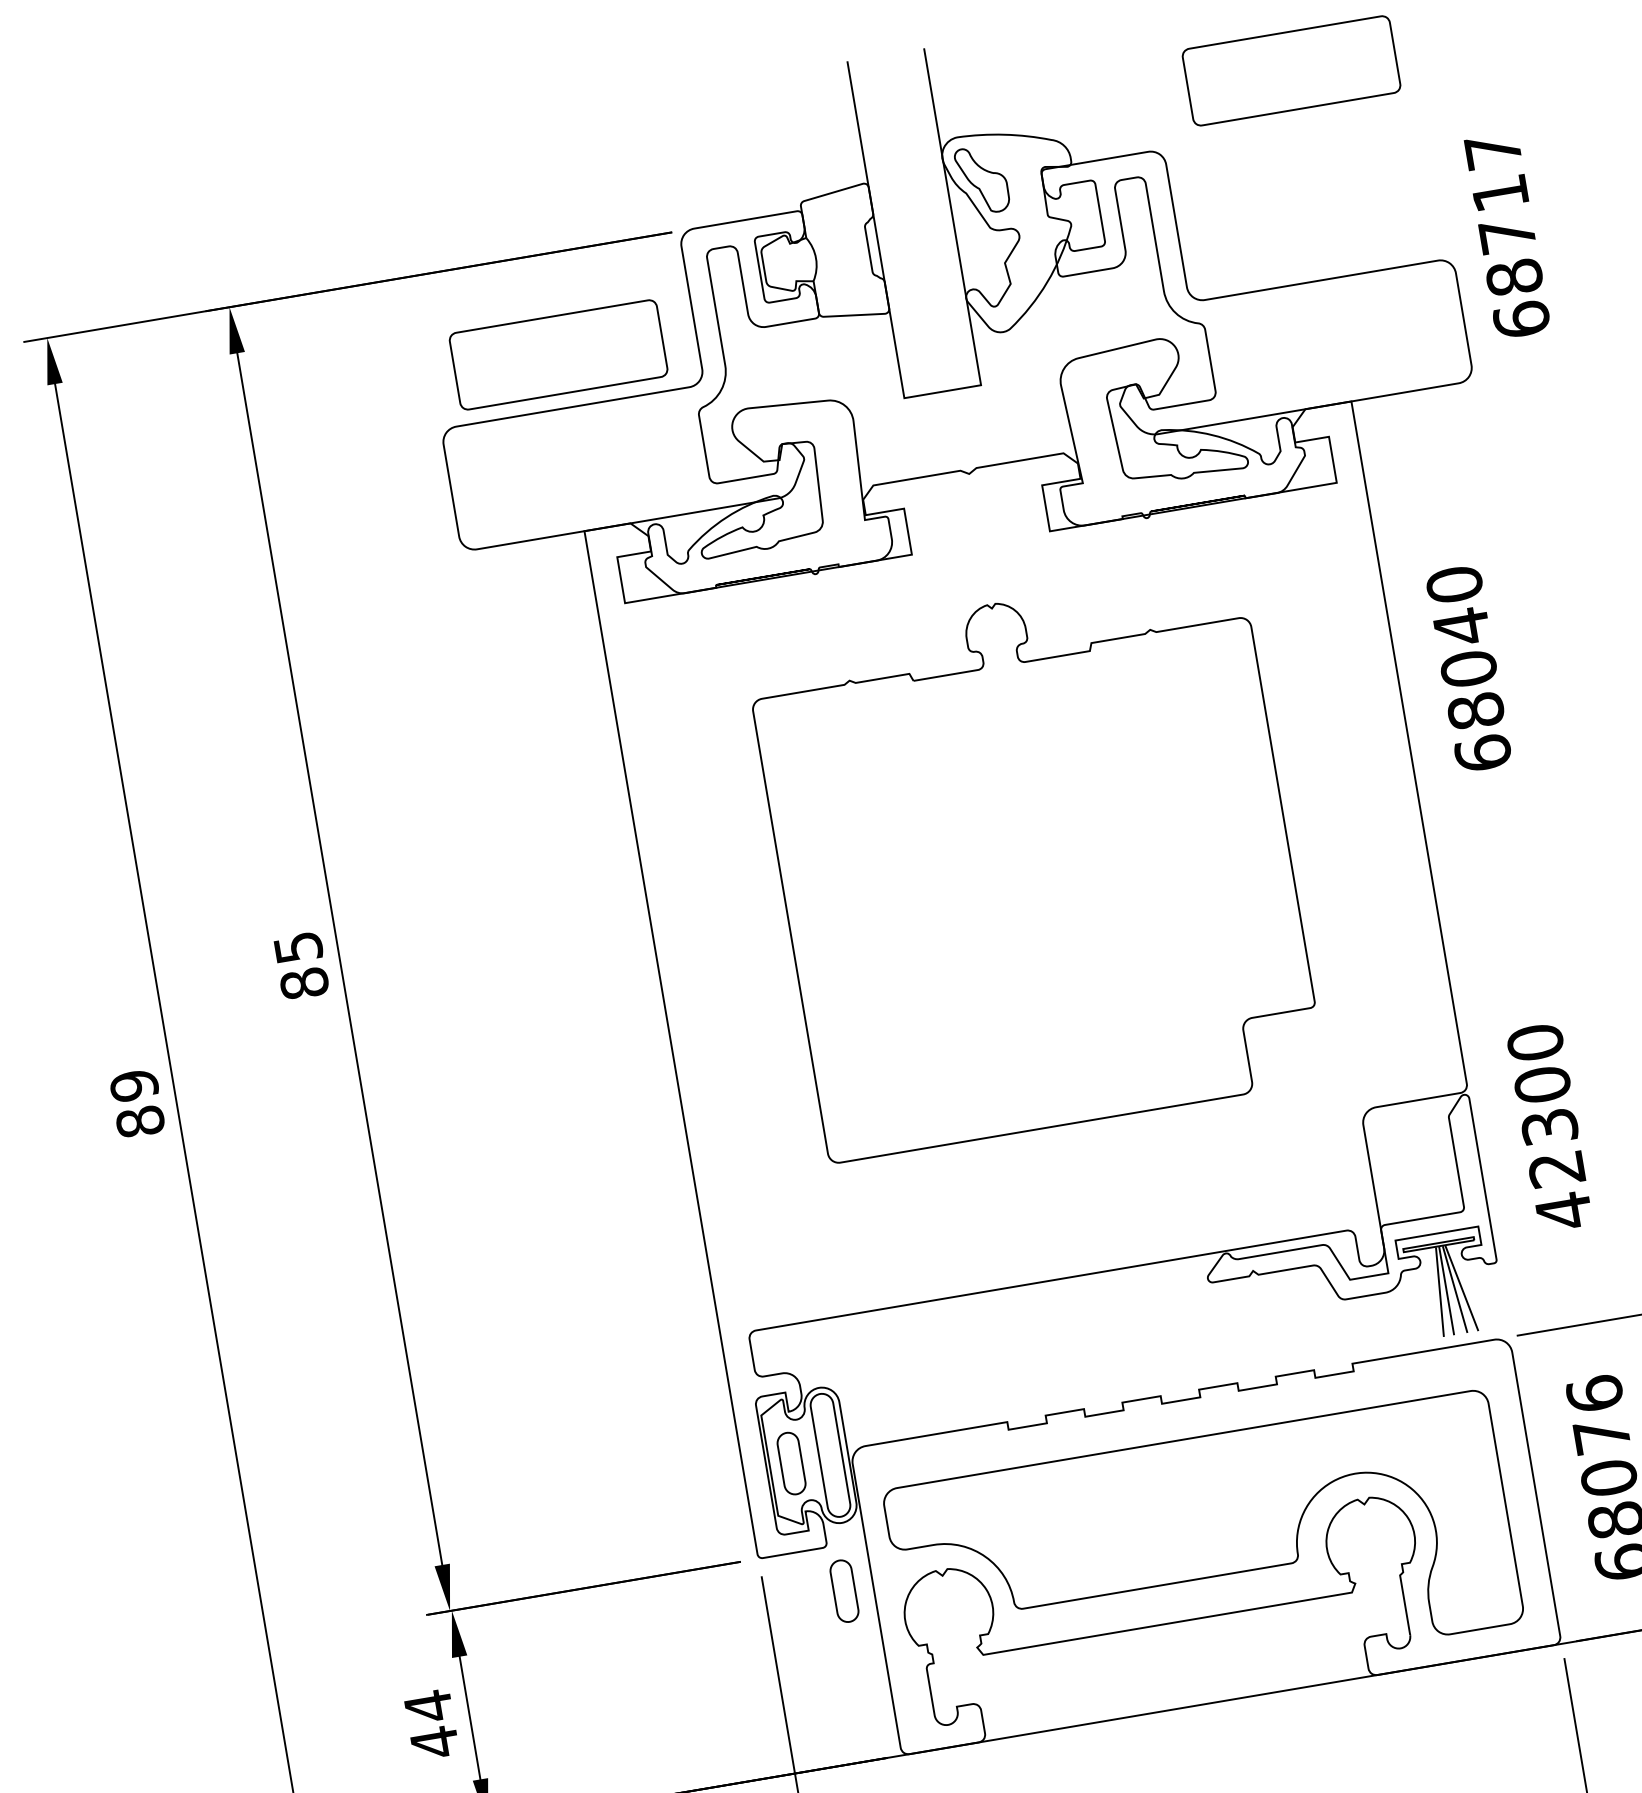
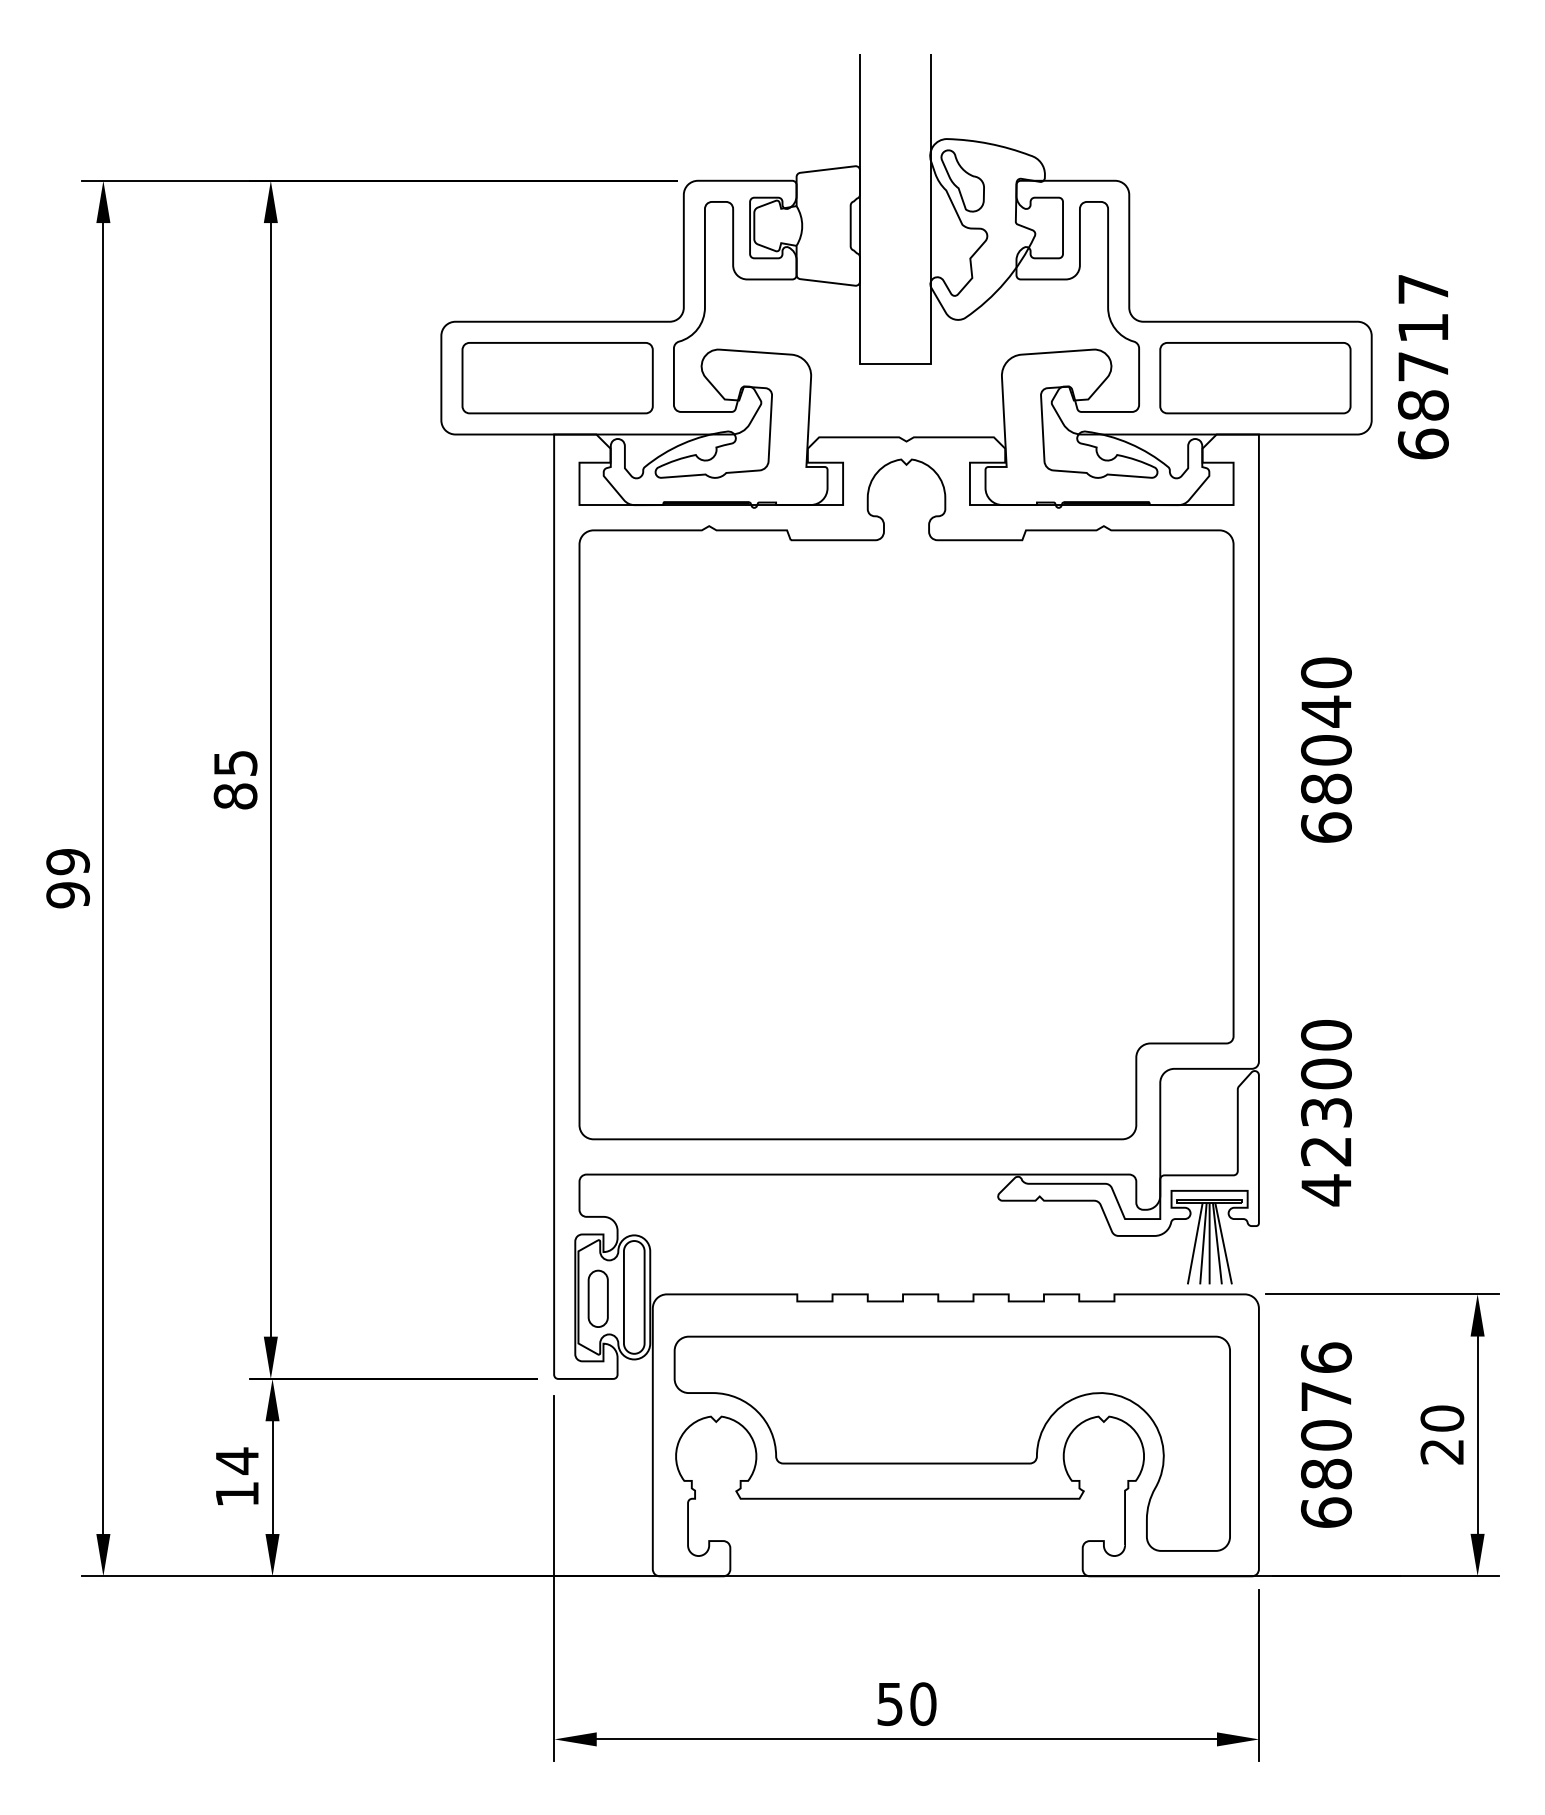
part: (1291, 71) -> (1255, 378), moved
text: (1507, 236) -> (1423, 367), moved
part: (558, 355) -> (557, 378), moved
text: (1468, 668) -> (1326, 749), moved
part: (1035, 863) -> (906, 799), size x1.43
text: (139, 1122) -> (67, 895), 89 -> 99
line: (1430, 1293) -> (1194, 1243), added
part: (843, 1590) -> (625, 1420), removed
text: (435, 1742) -> (237, 1494), 44 -> 14

